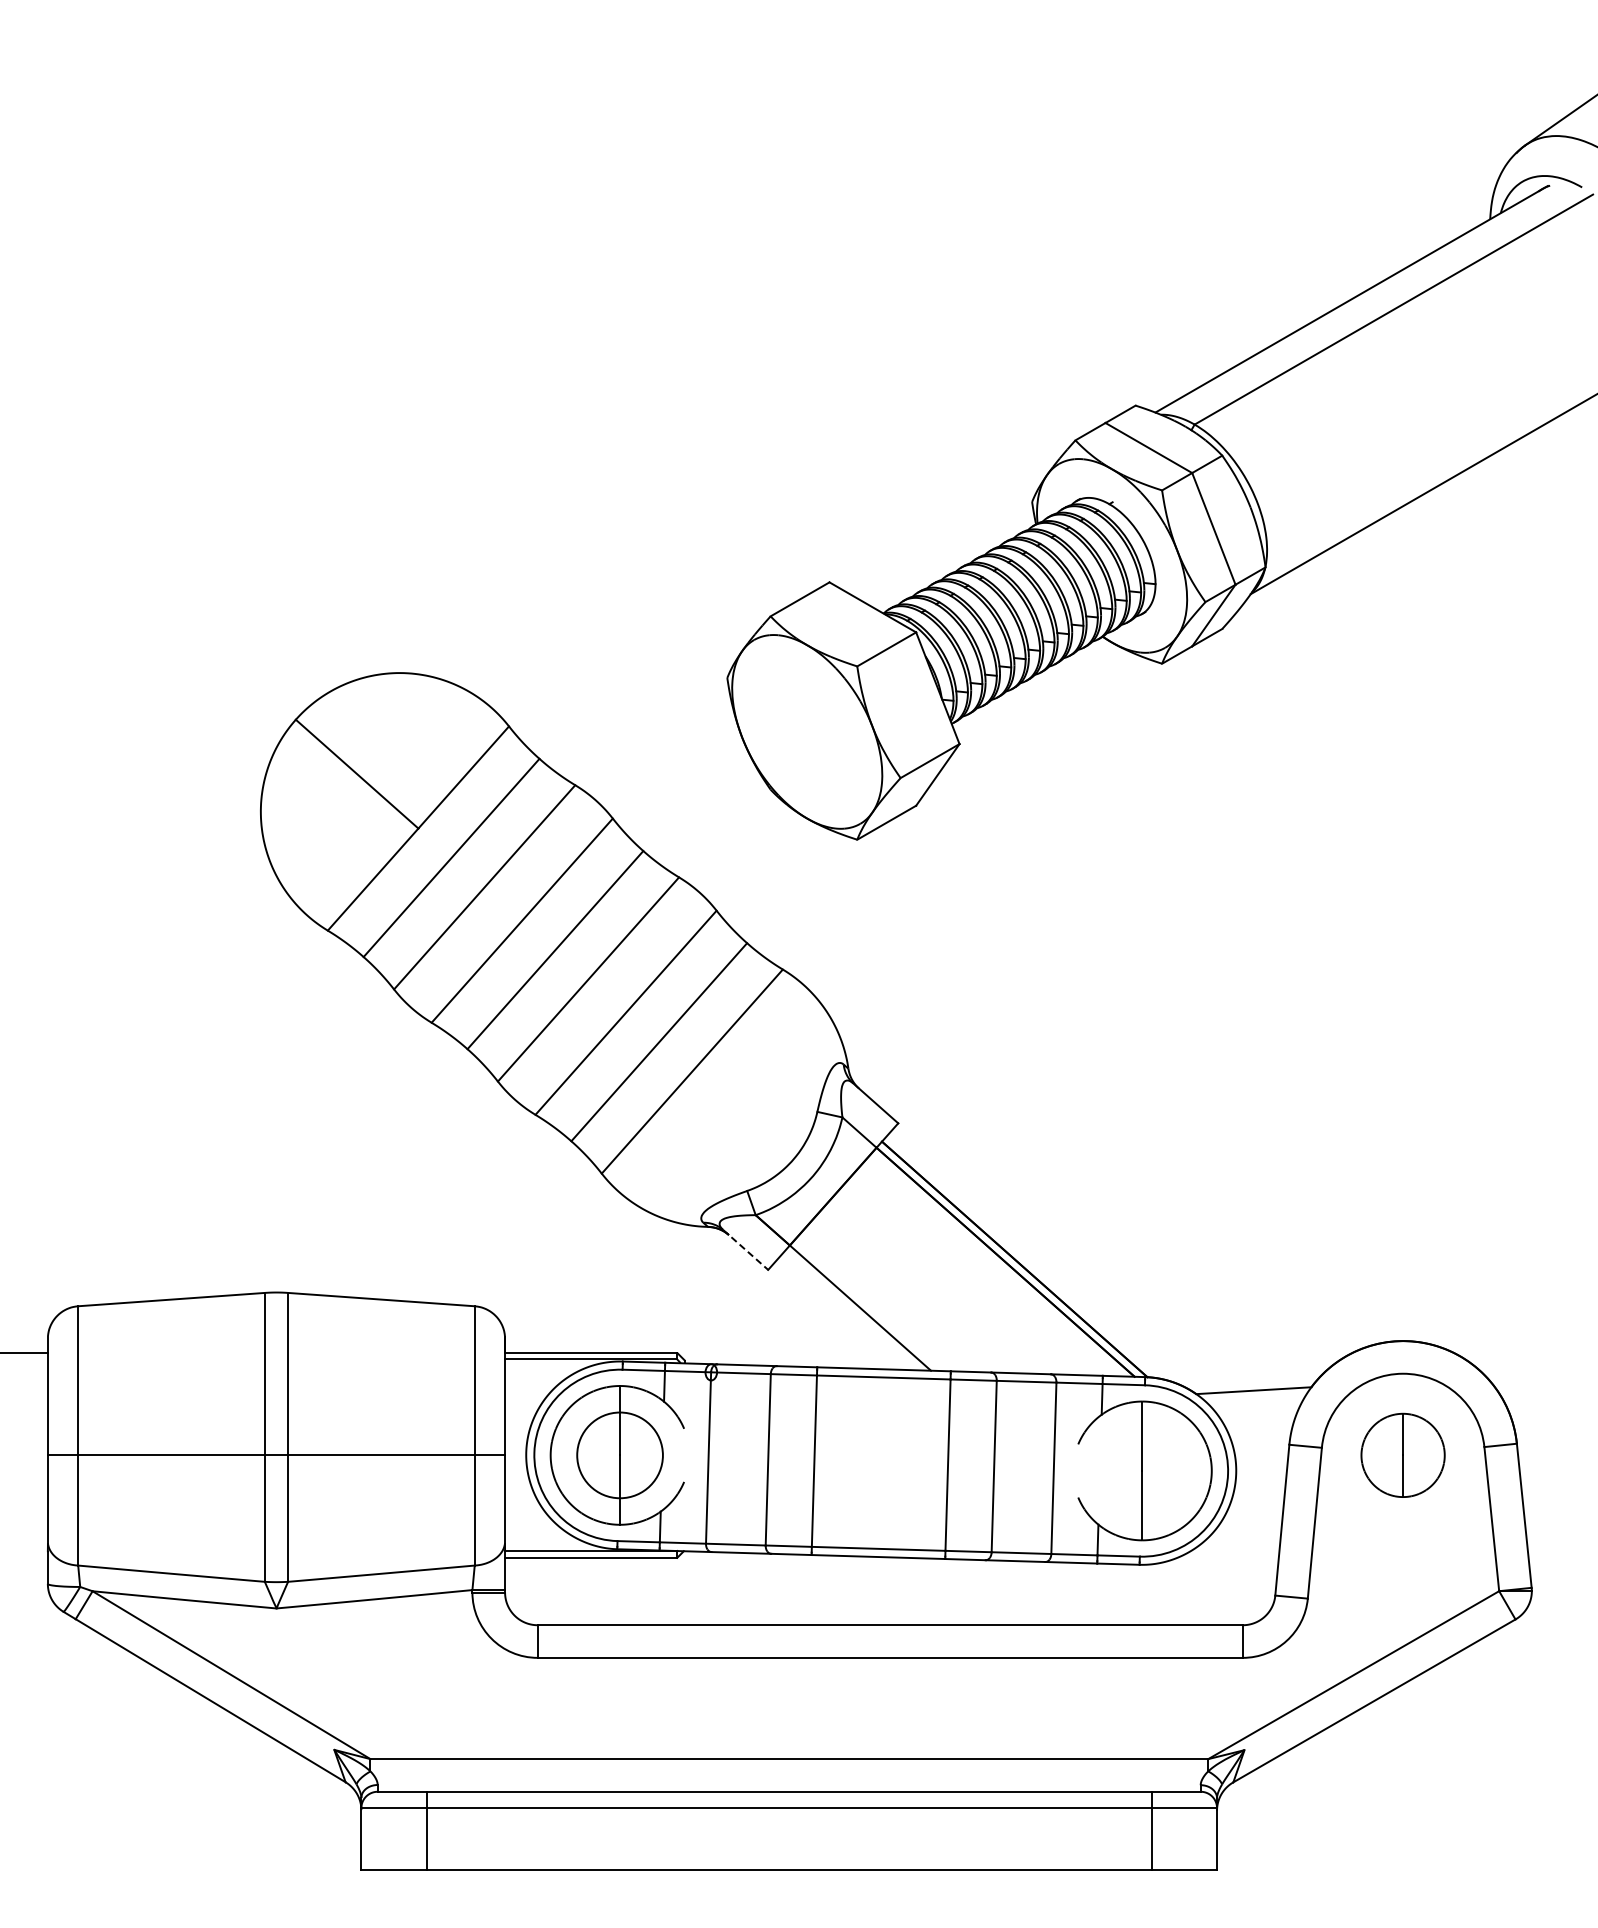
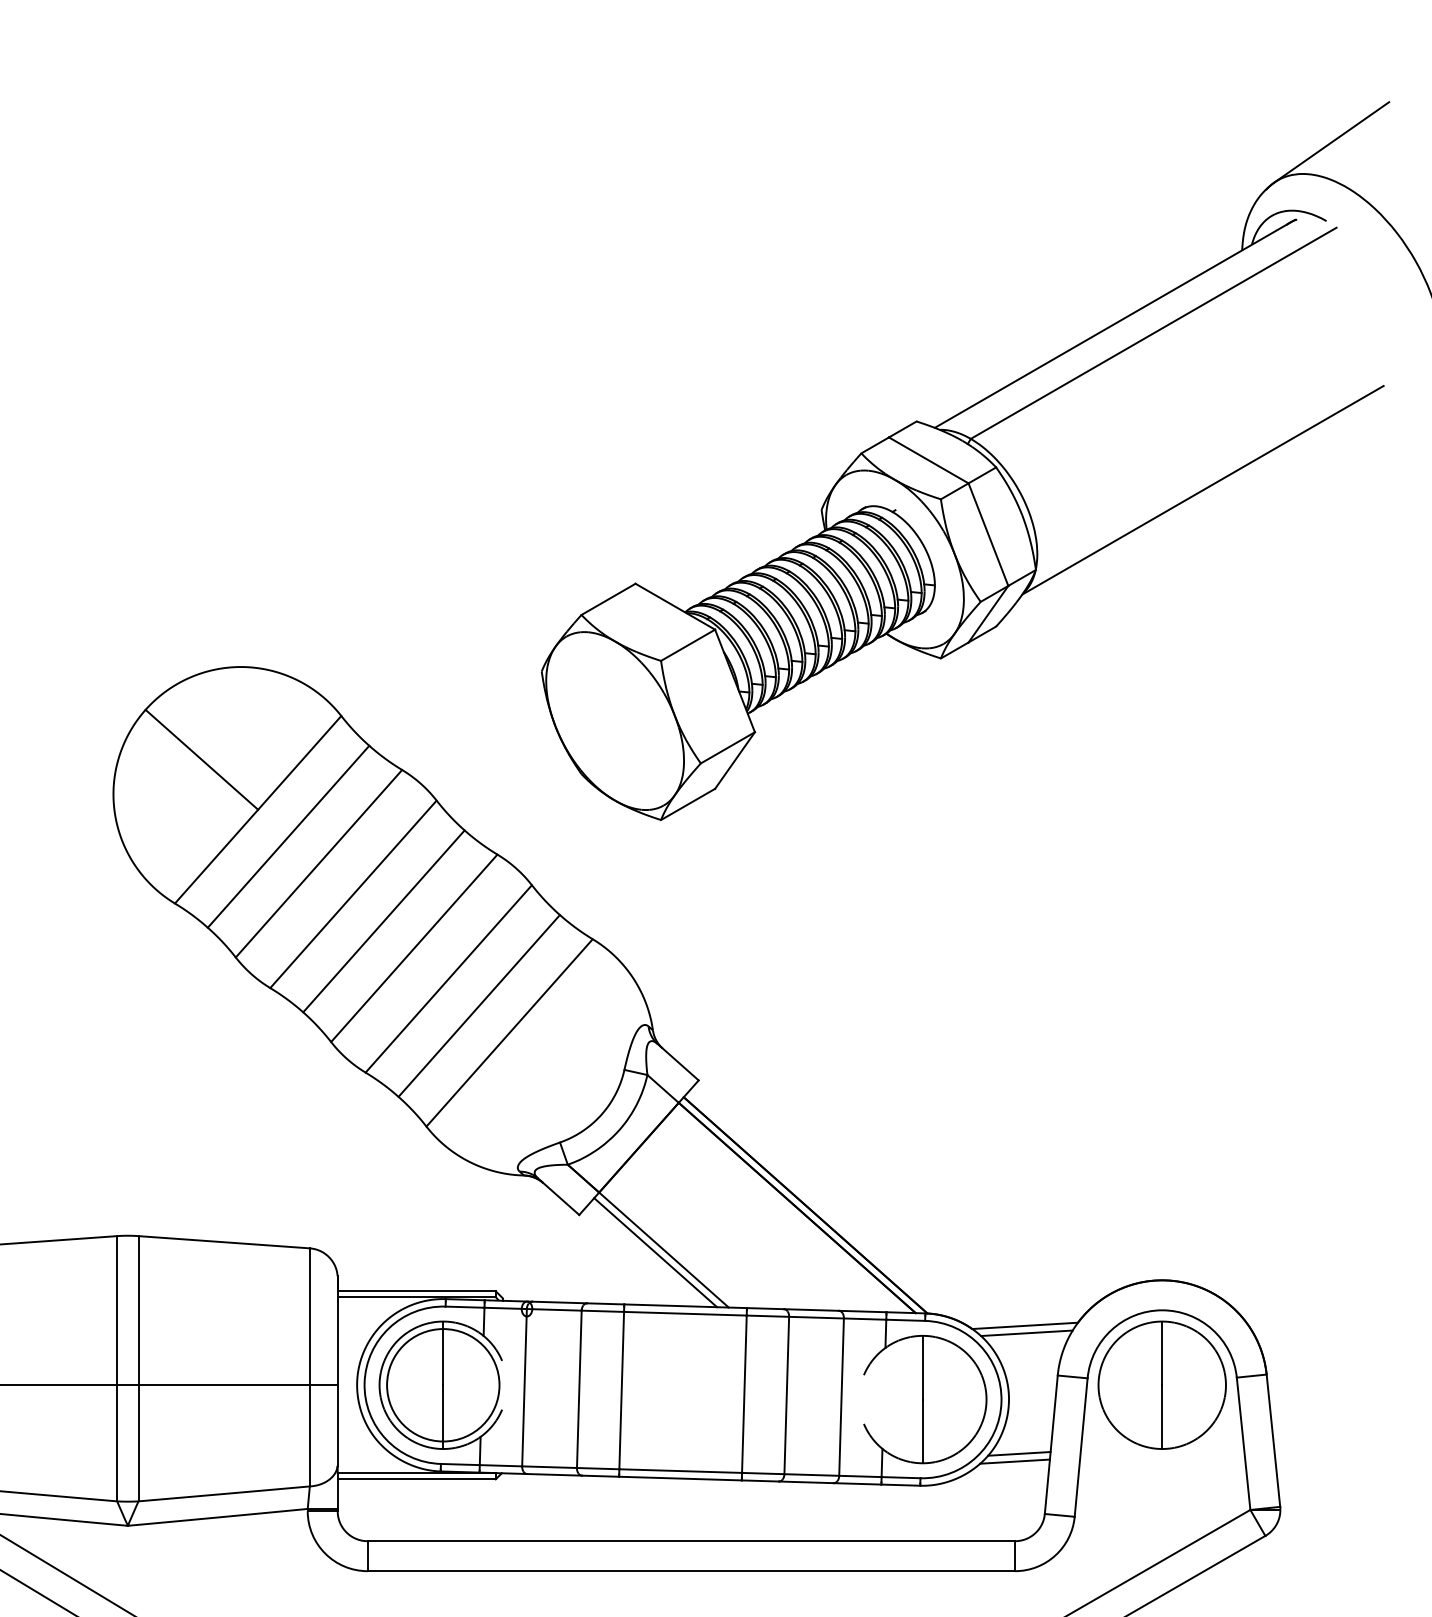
line: (746, 1250) -> (559, 1197), dashed -> solid
line: (851, 1310) -> (655, 1252), added
line: (1255, 1398) -> (1026, 1333), added
circle: (619, 1455) -> (442, 1385), size x1.43
part: (1402, 1455) -> (1161, 1385), size x1.67
line: (1247, 1530) -> (1019, 1454), added
line: (1242, 1538) -> (1014, 1461), added

